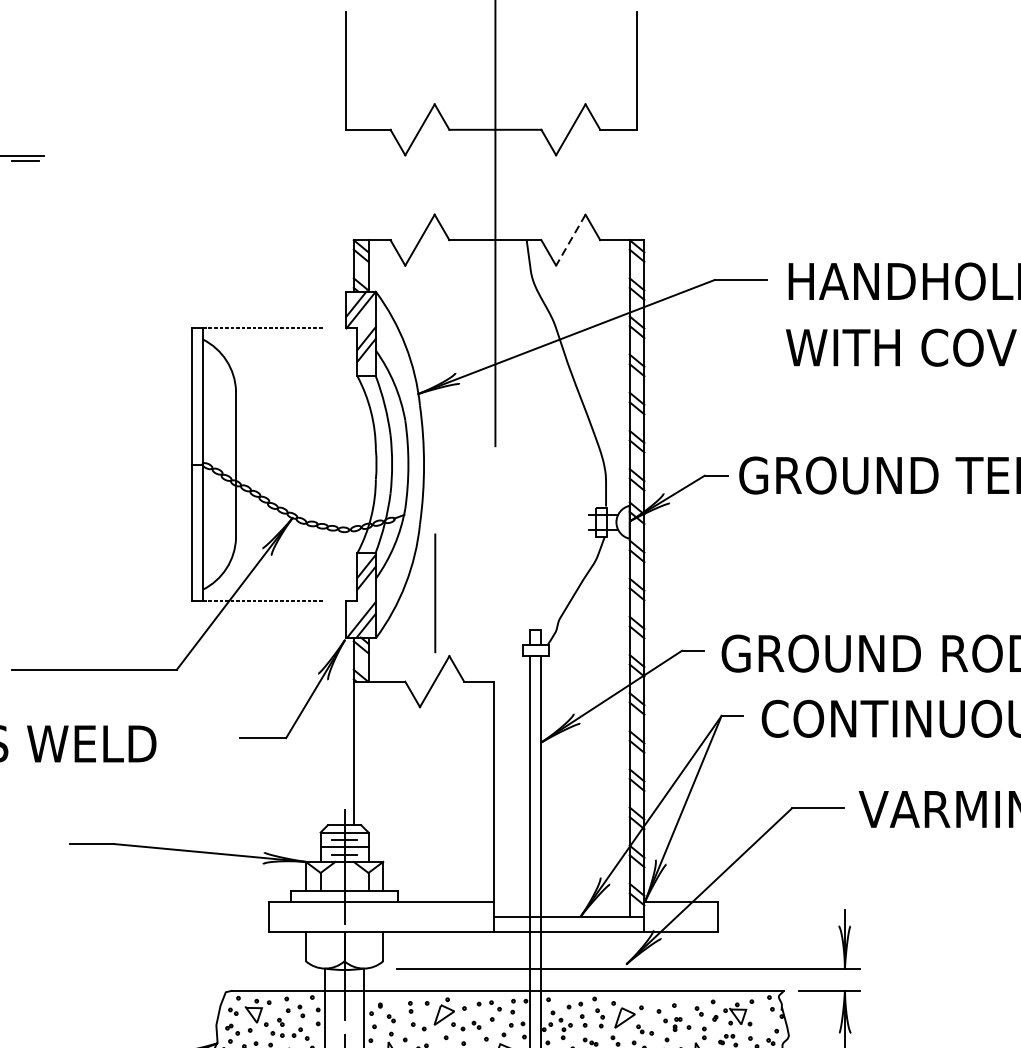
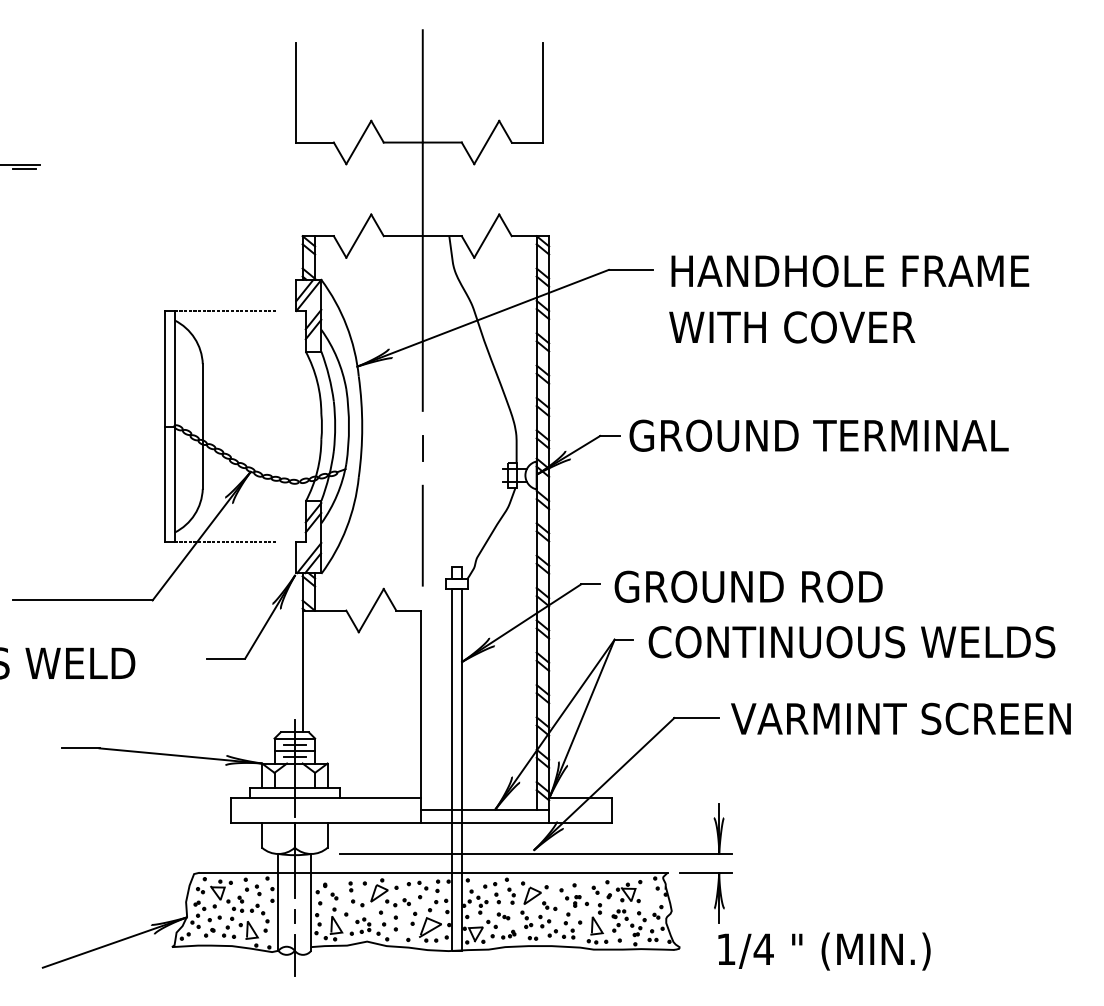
line: (570, 240) -> (486, 236), dashed -> solid
line: (495, 489) -> (422, 447), added
line: (434, 593) -> (422, 535), moved

